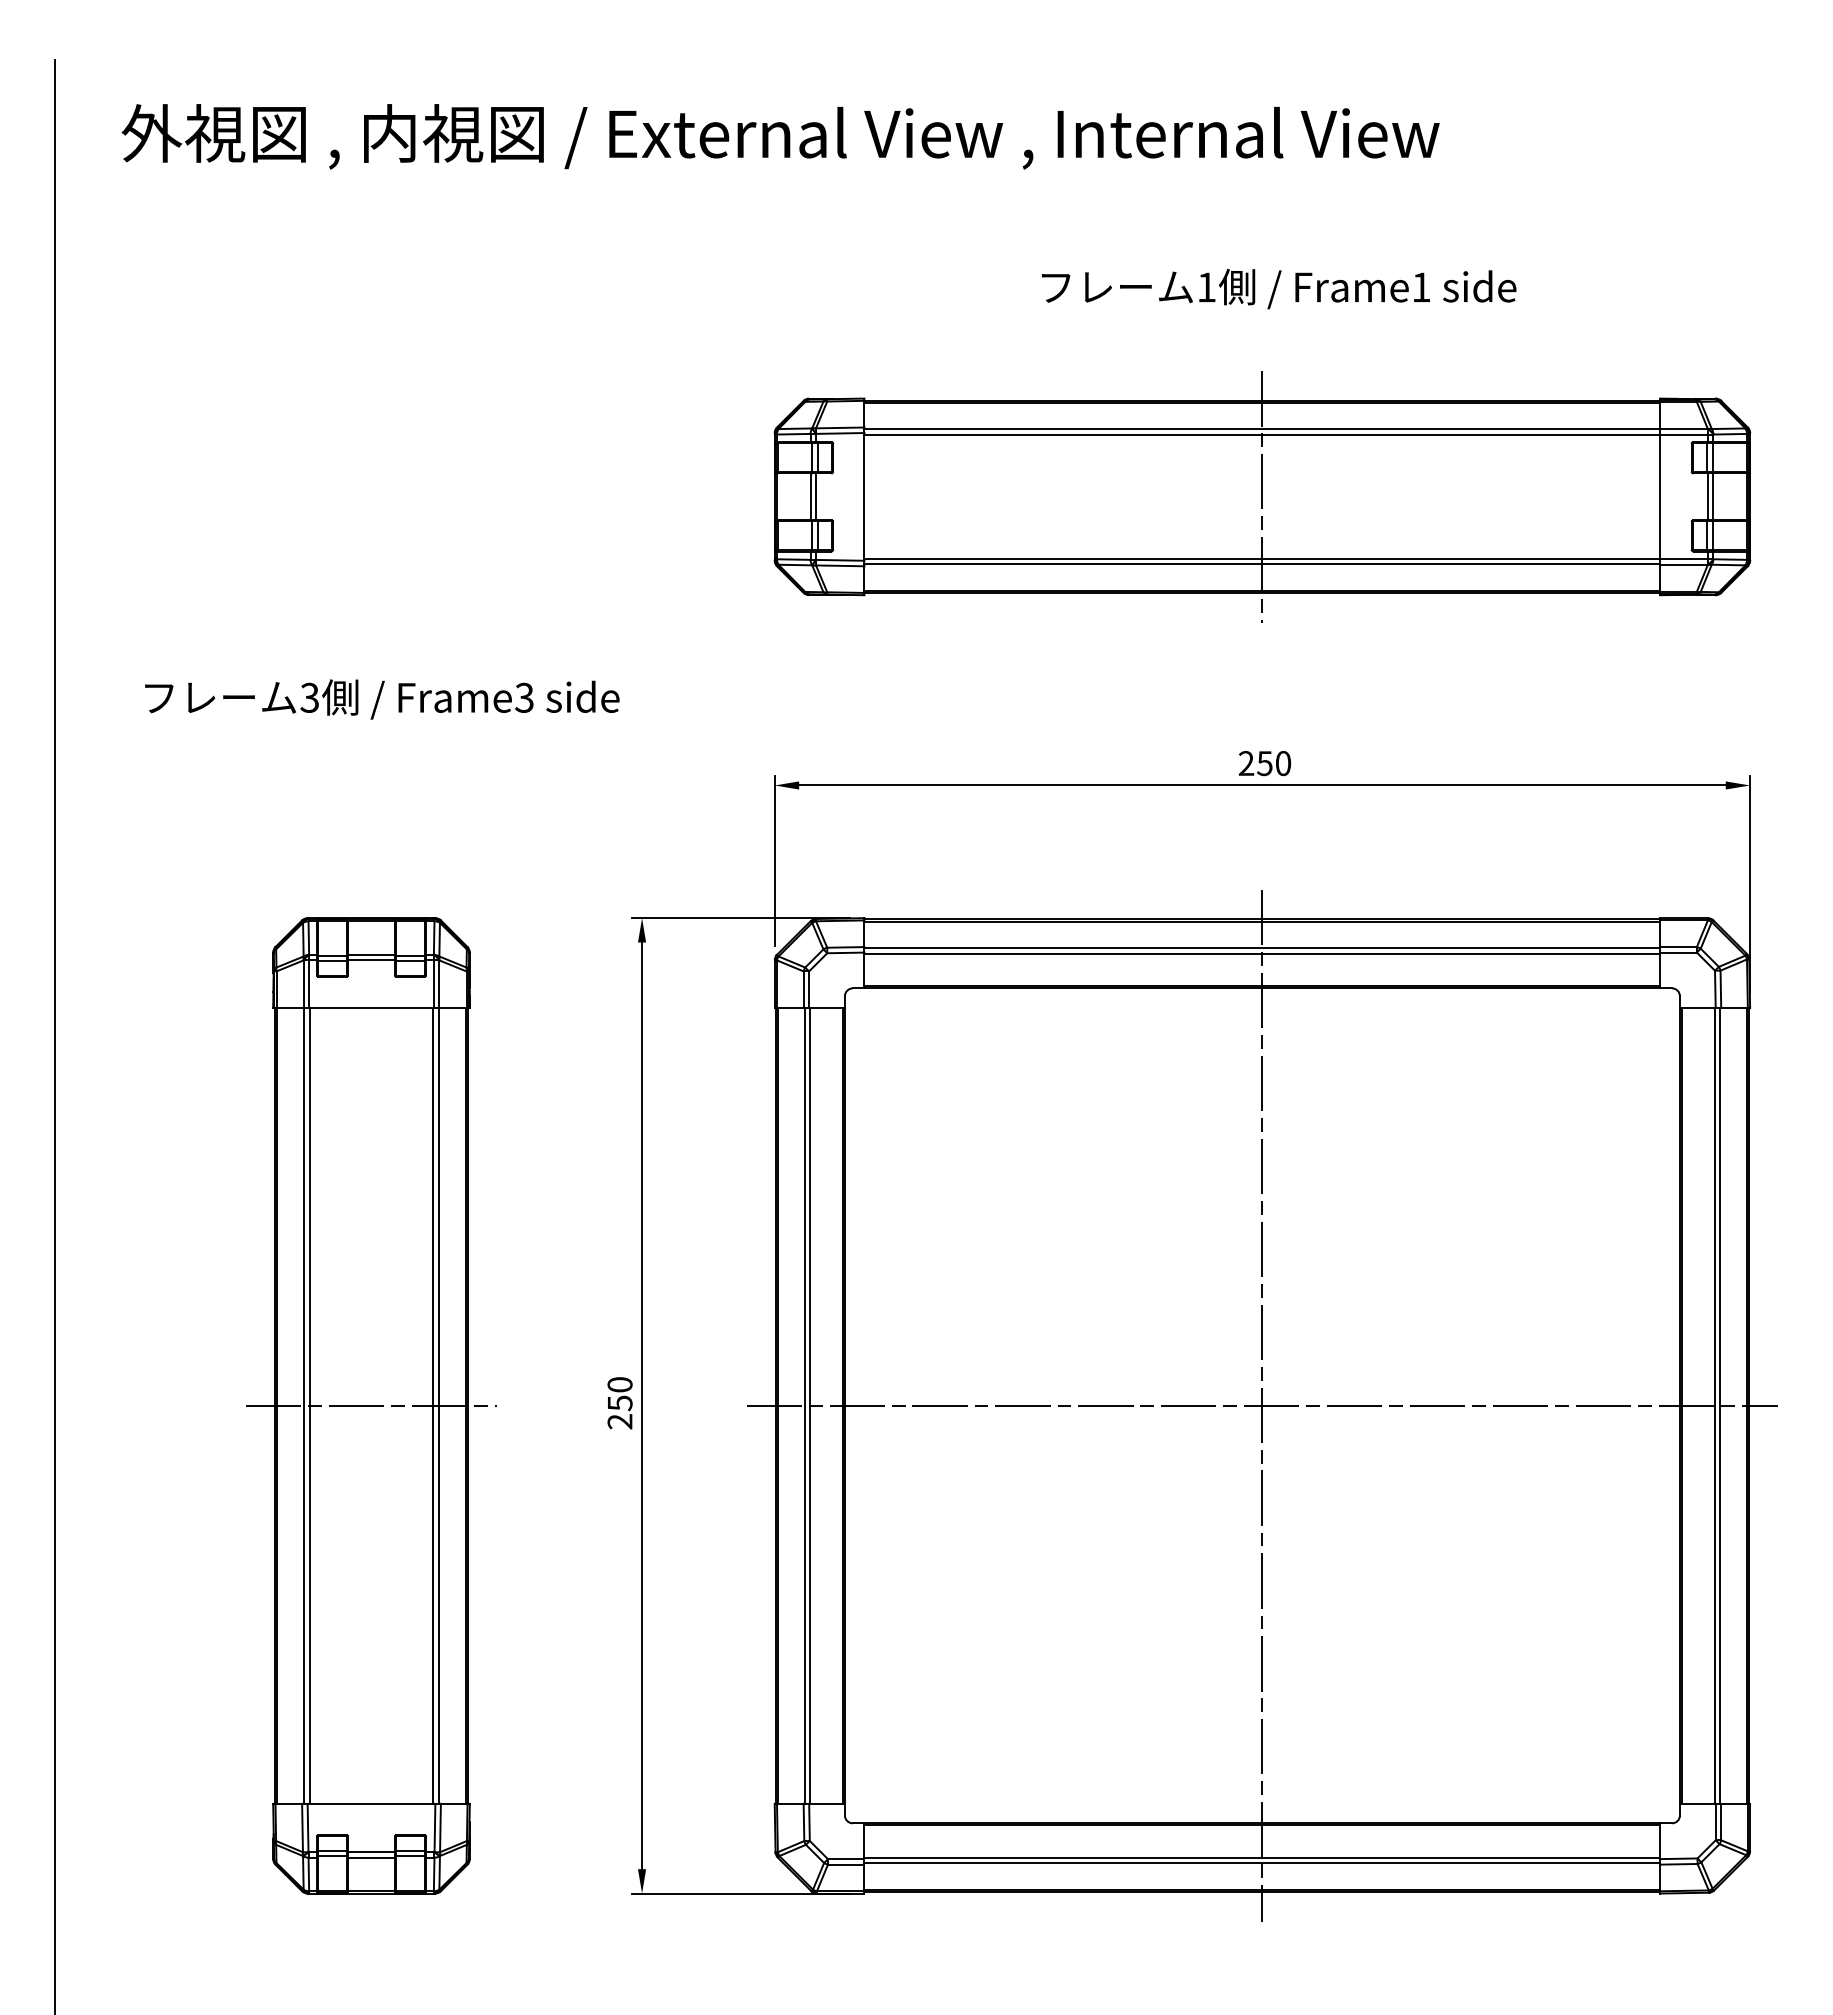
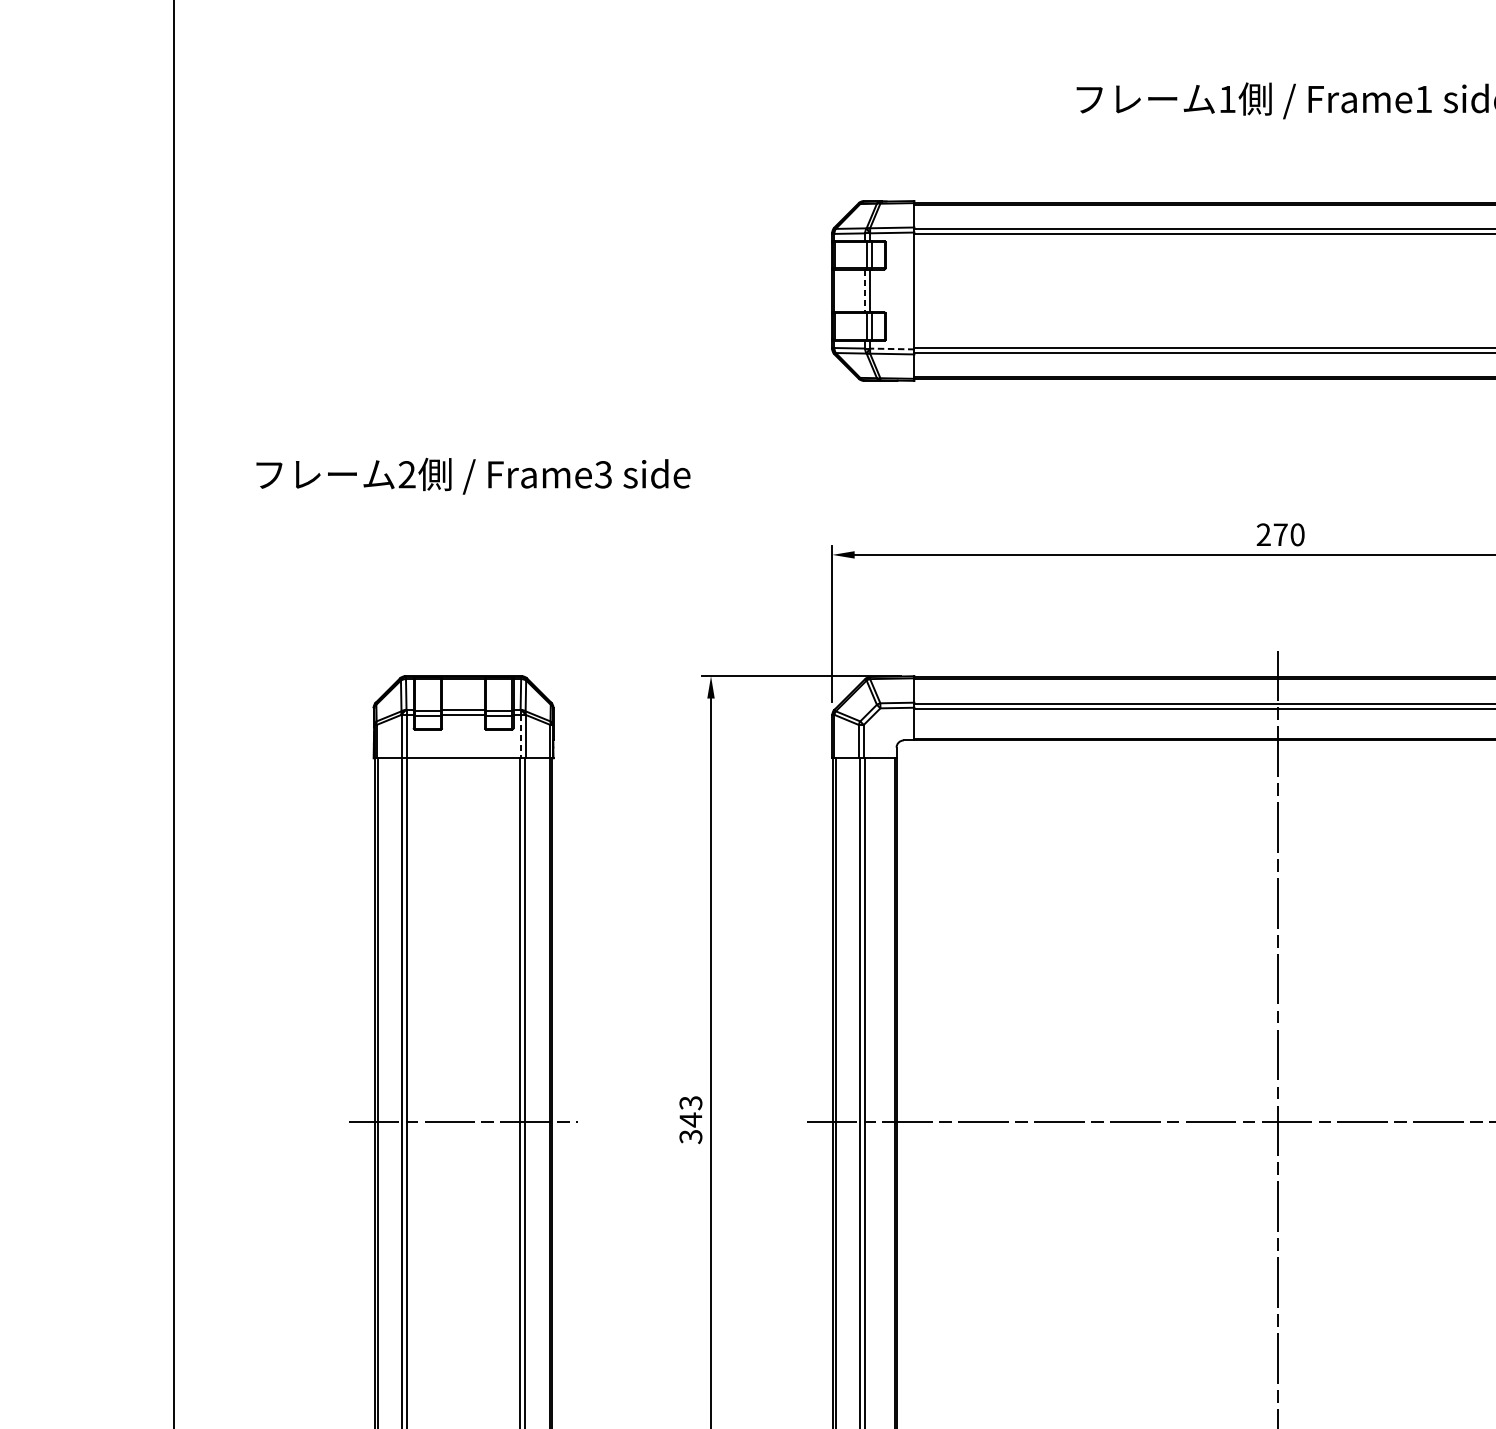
line: (1262, 496) -> (1278, 290), removed
line: (810, 497) -> (865, 291), solid -> dashed
line: (839, 560) -> (891, 349), solid -> dashed
text: (309, 697) -> (406, 474), 3 -> 2
text: (1264, 763) -> (1280, 534), 250 -> 270
line: (433, 984) -> (520, 736), solid -> dashed
text: (619, 1403) -> (690, 1120), 250 -> 343

